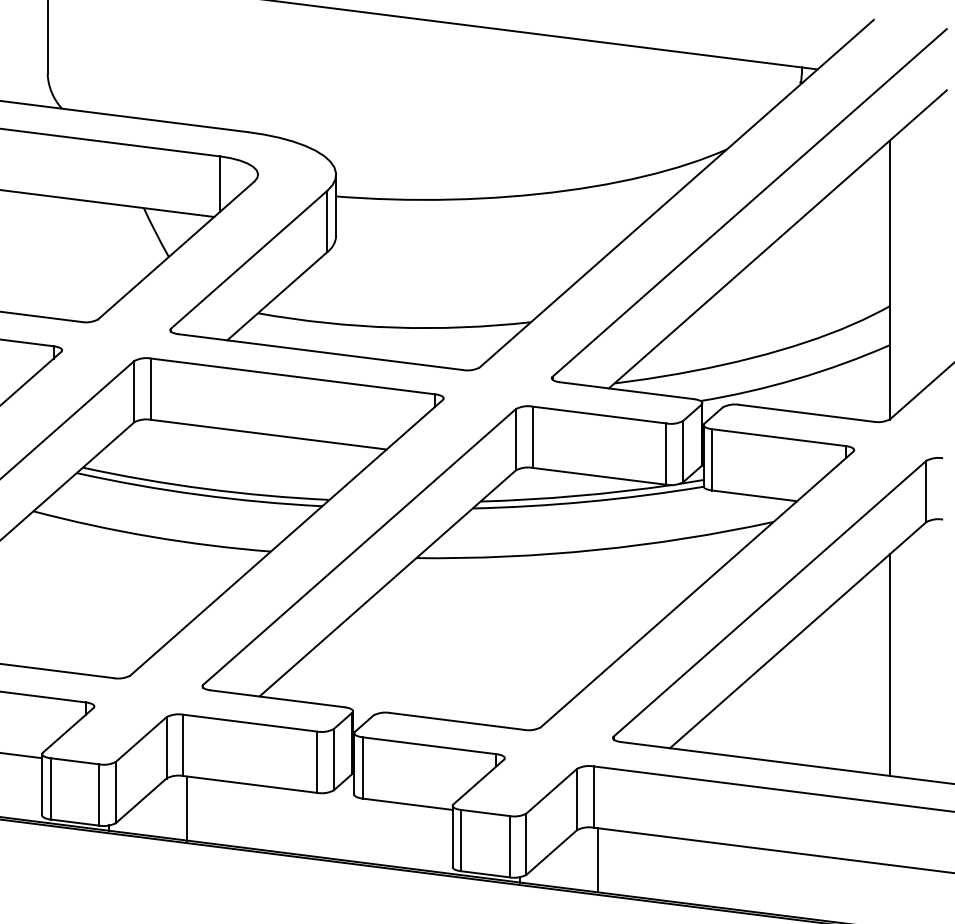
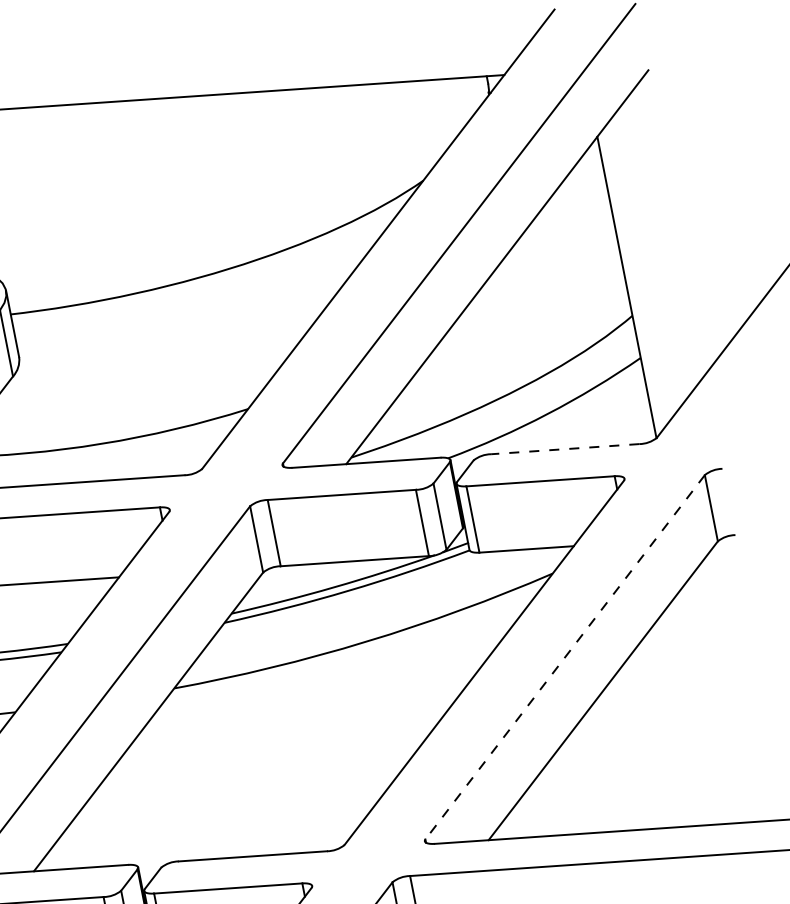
line: (806, 413) -> (565, 449), solid -> dashed
line: (769, 599) -> (564, 658), solid -> dashed
line: (889, 664) -> (708, 703), removed

